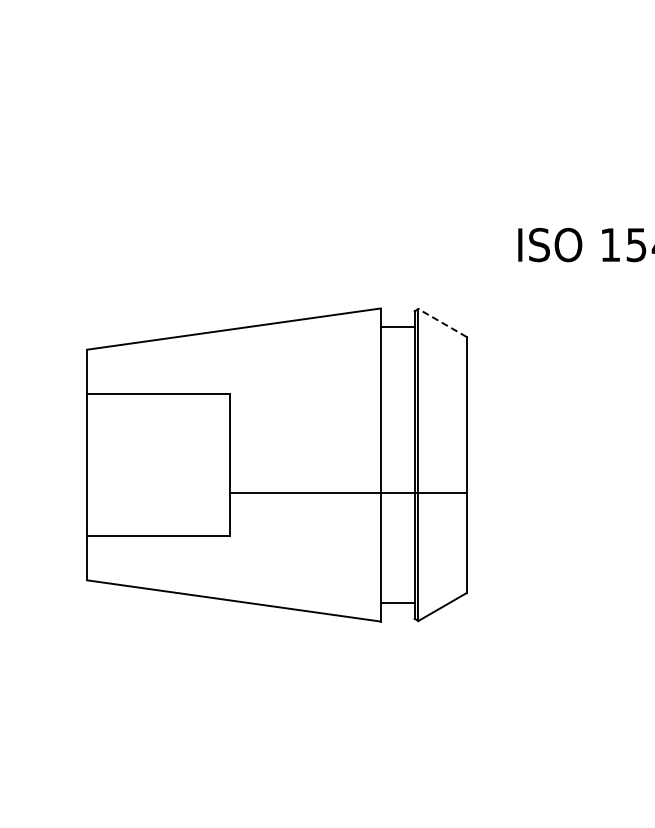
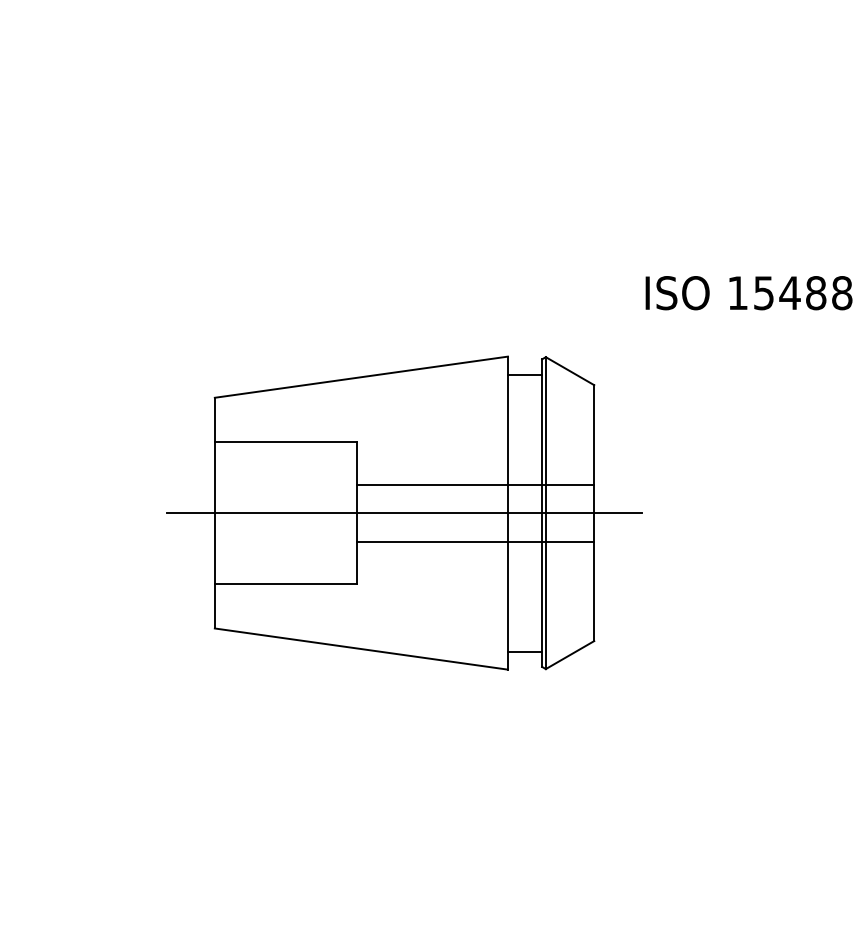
line: (443, 323) -> (570, 371), dashed -> solid
line: (348, 436) -> (475, 484), added
line: (277, 465) -> (404, 513), added

